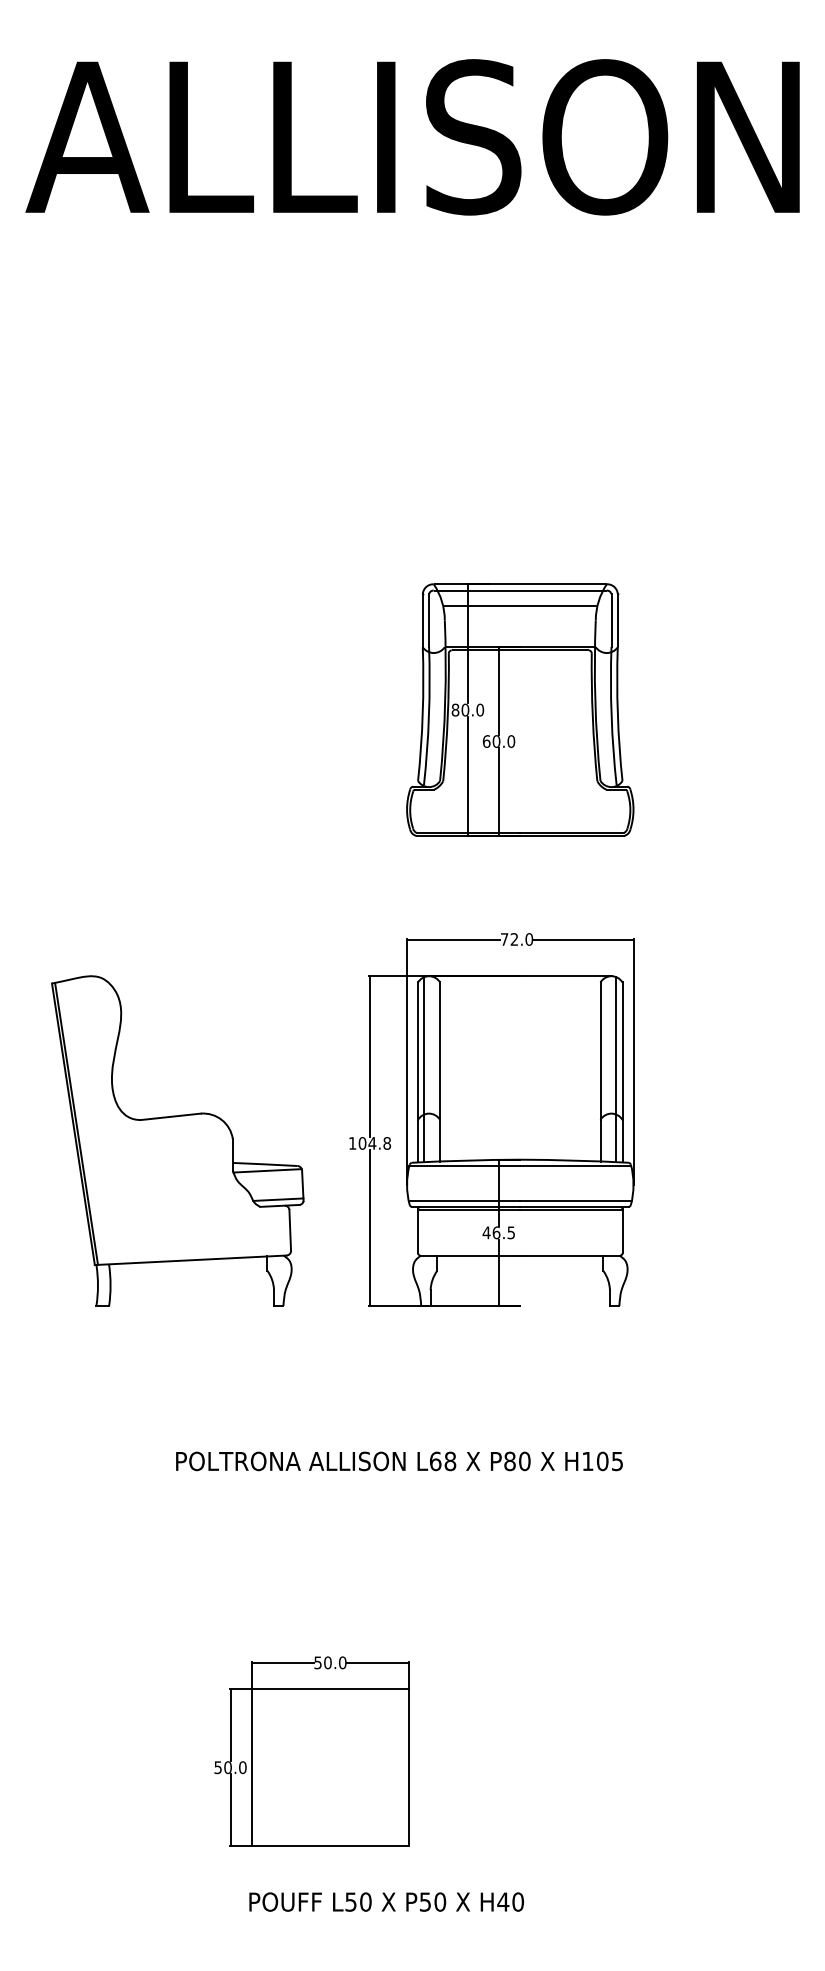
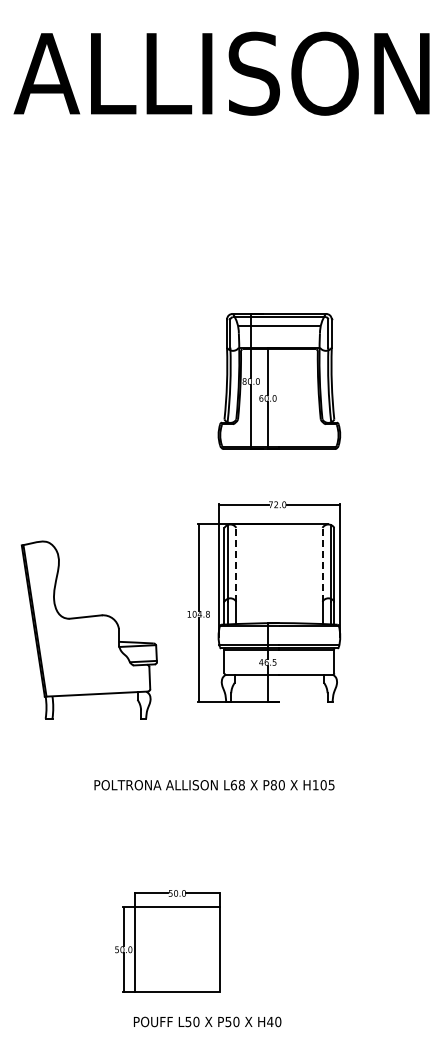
line: (440, 1050) -> (236, 564), solid -> dashed
line: (600, 1050) -> (322, 564), solid -> dashed
part: (176, 1139) -> (88, 629), moved

